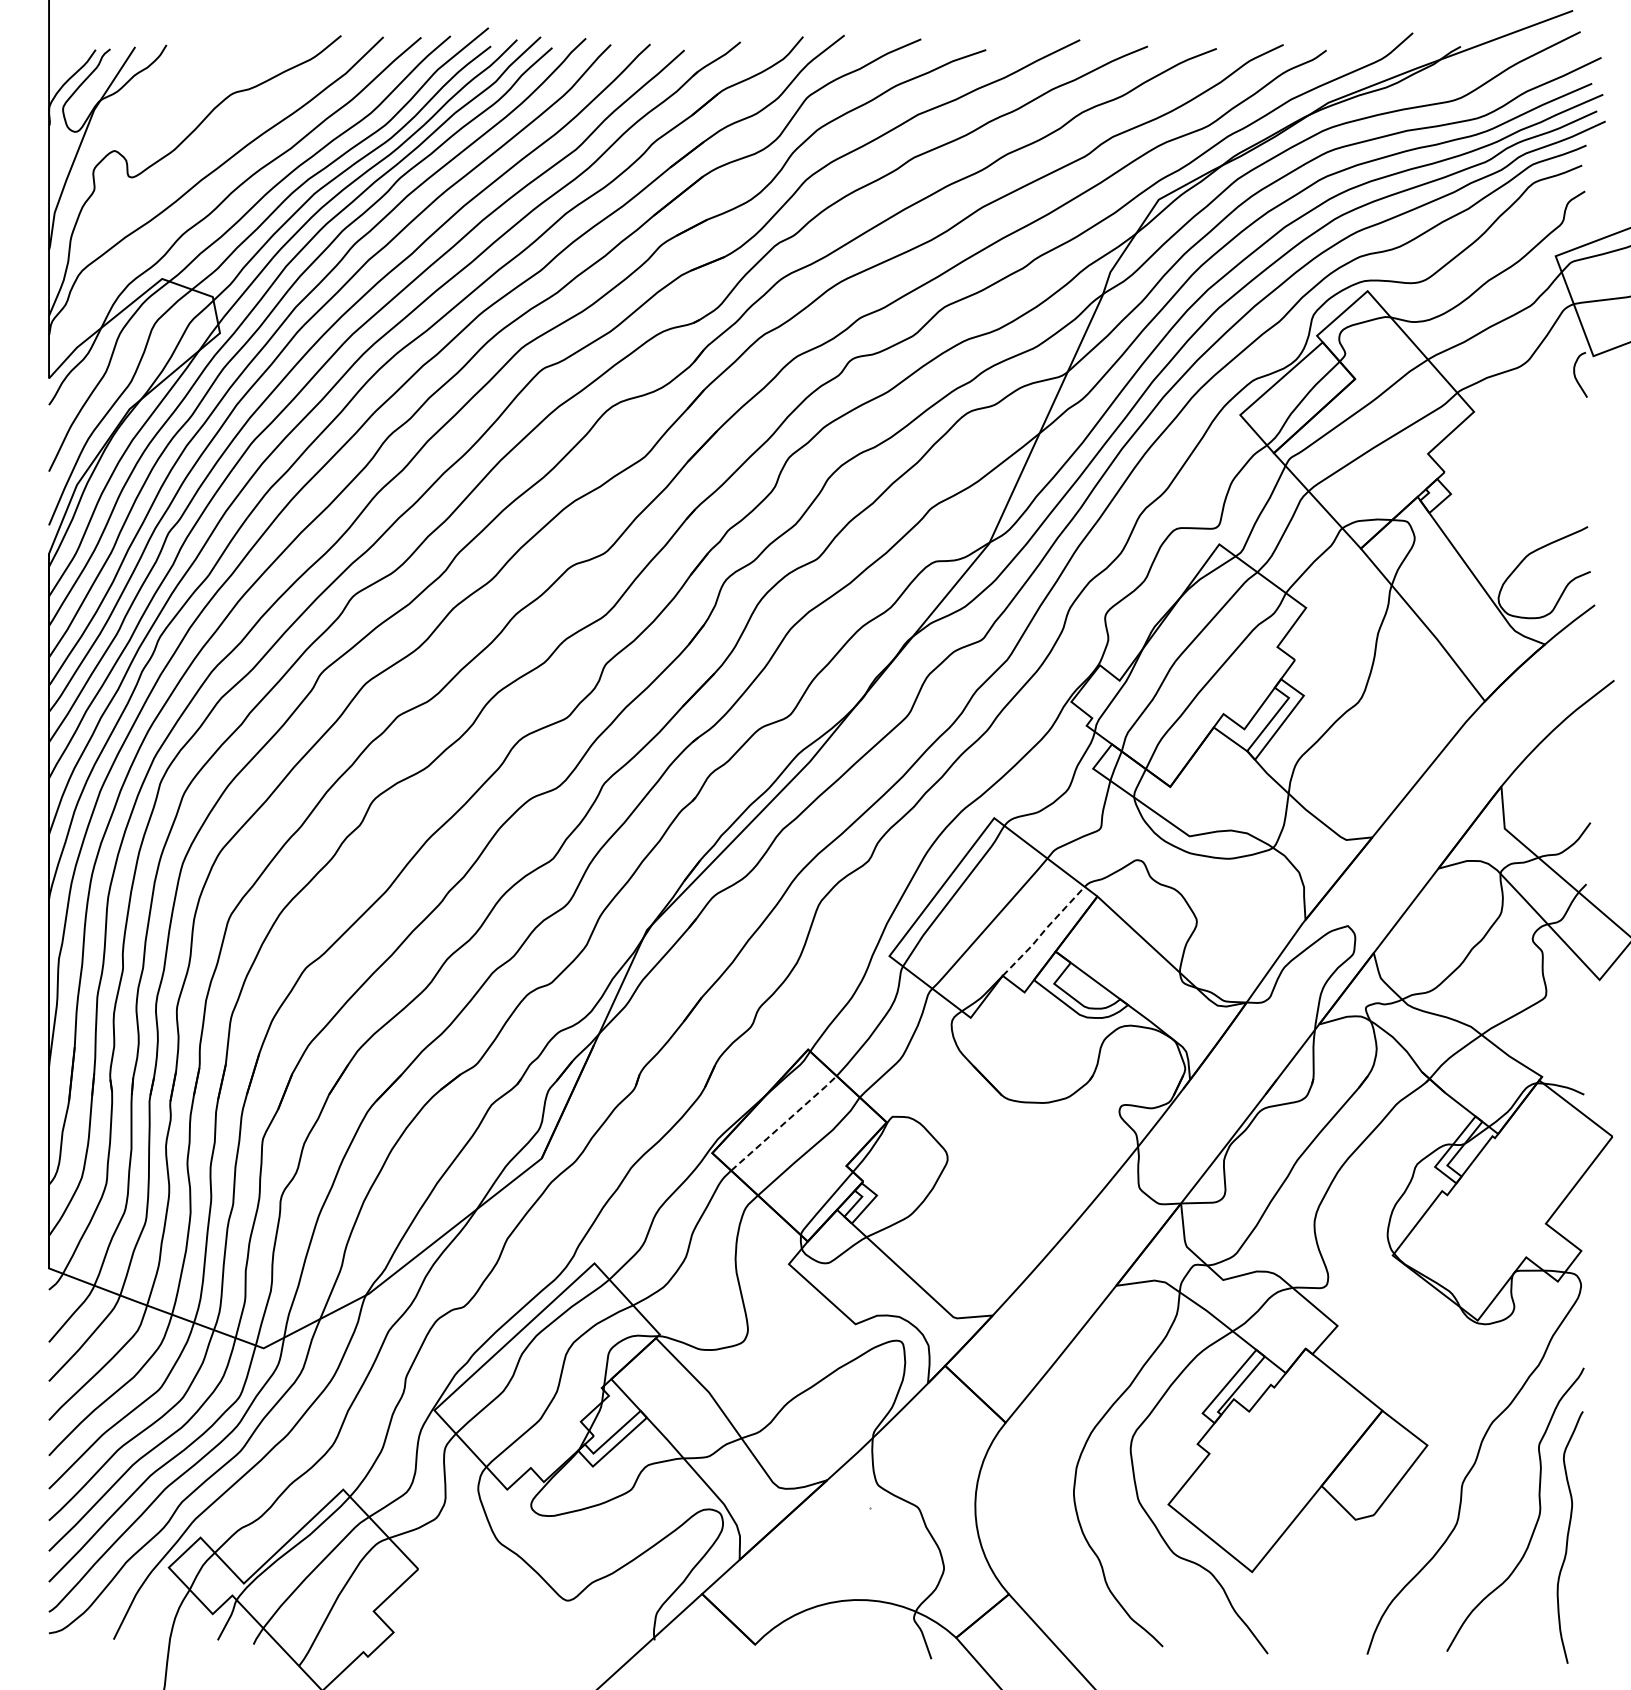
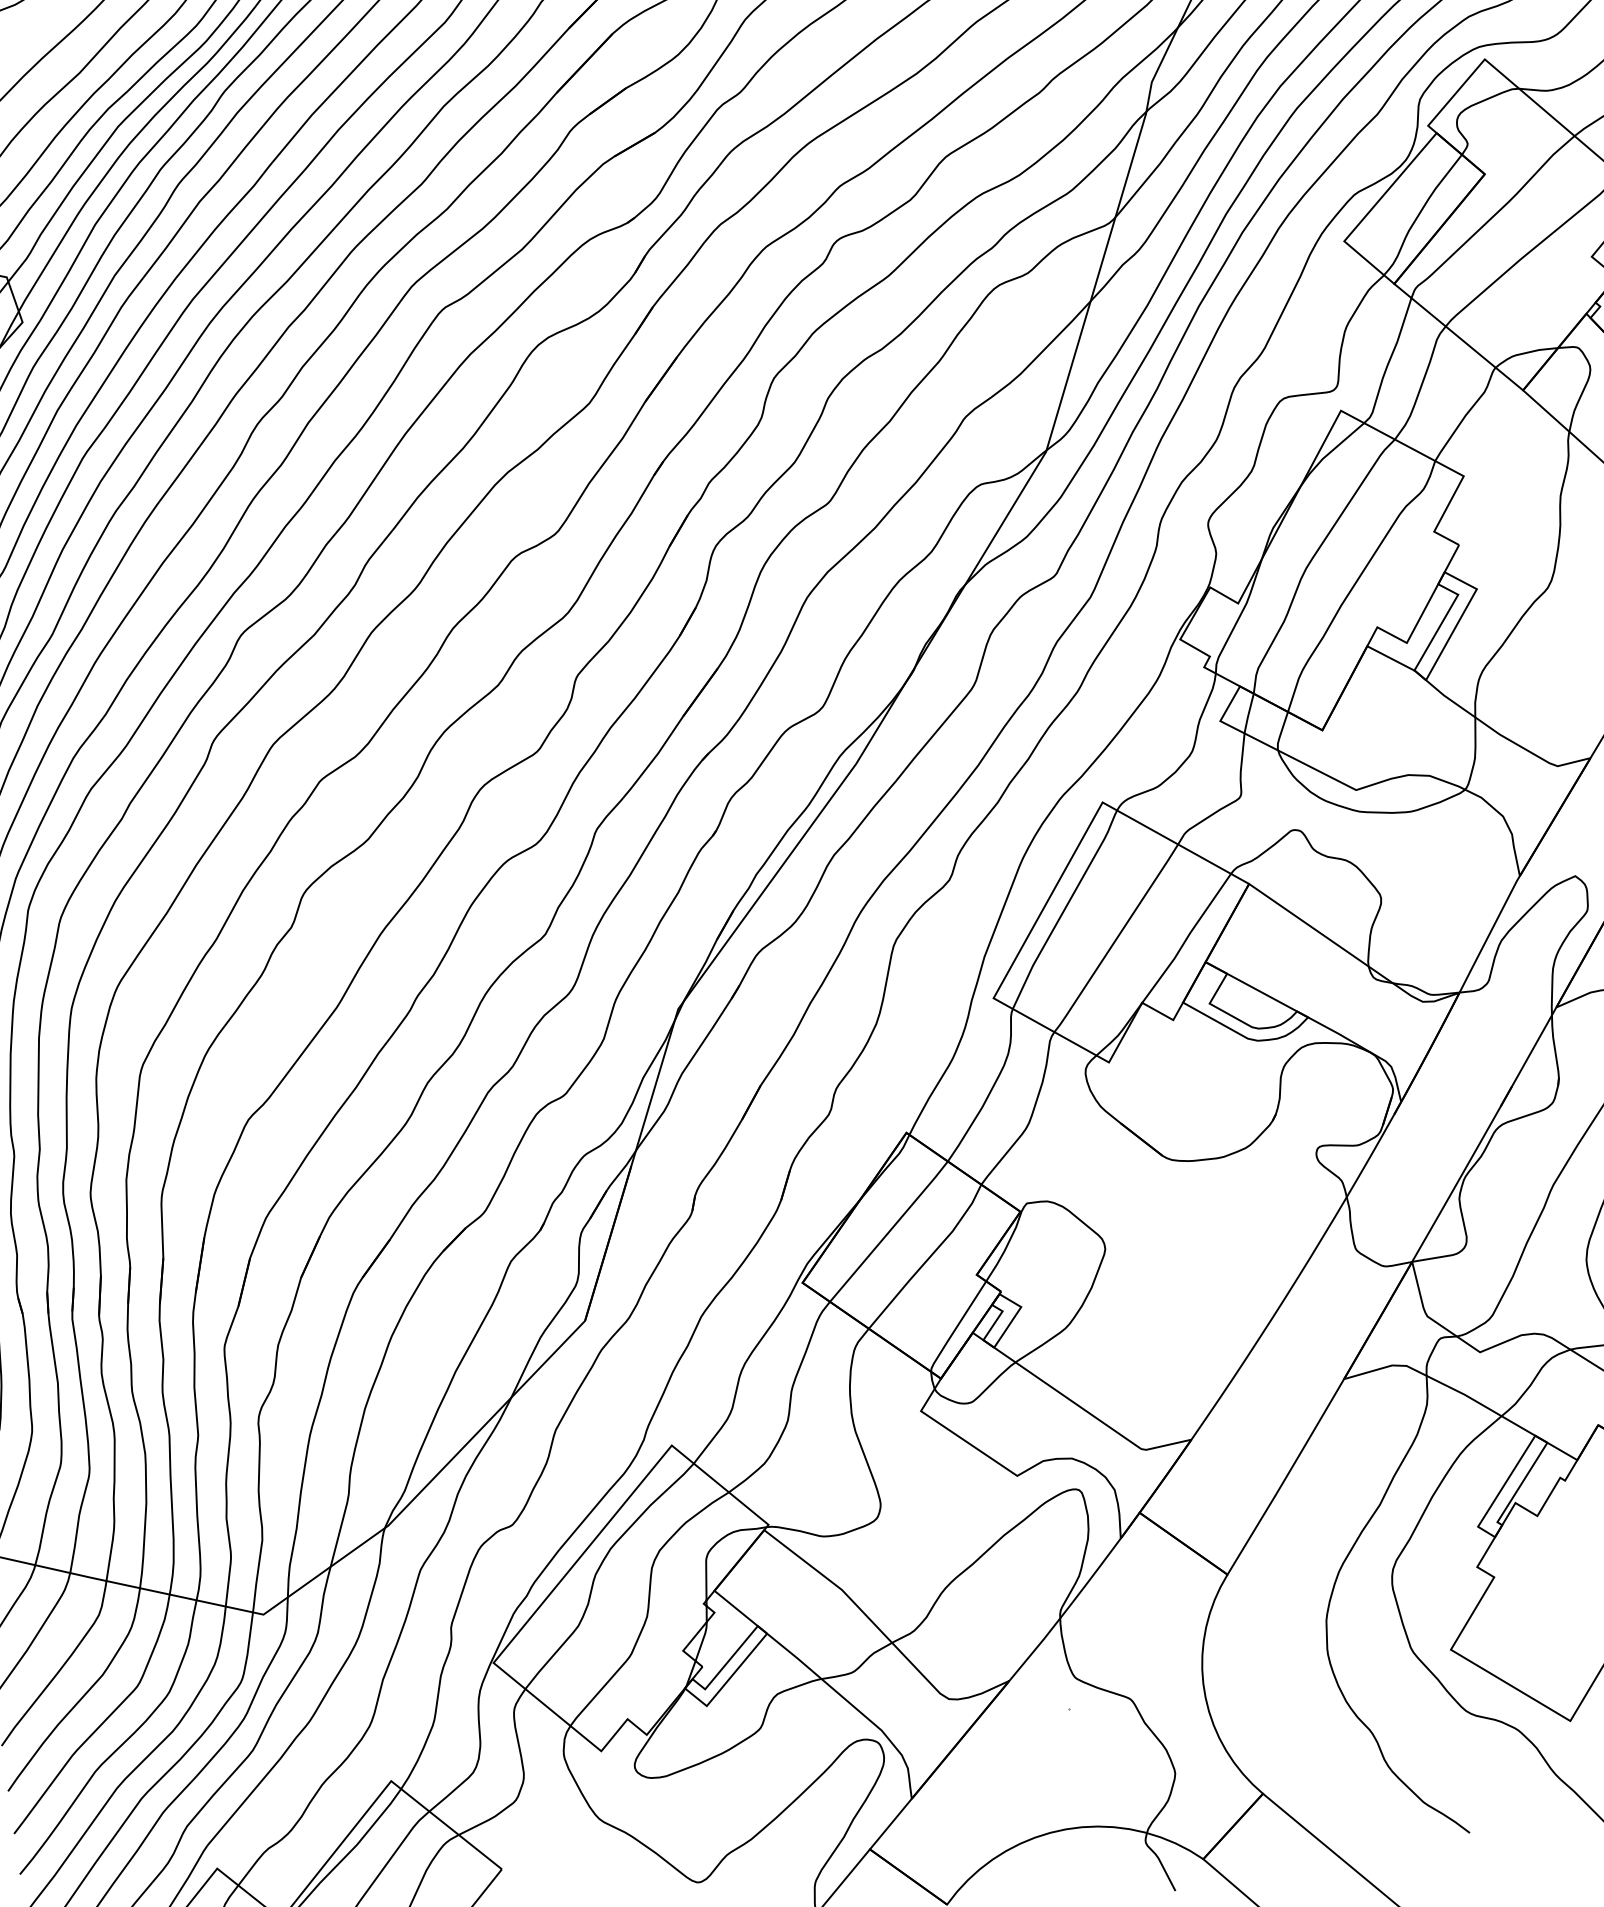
line: (1043, 931) -> (1186, 938), dashed -> solid
line: (785, 1122) -> (890, 1230), dashed -> solid

